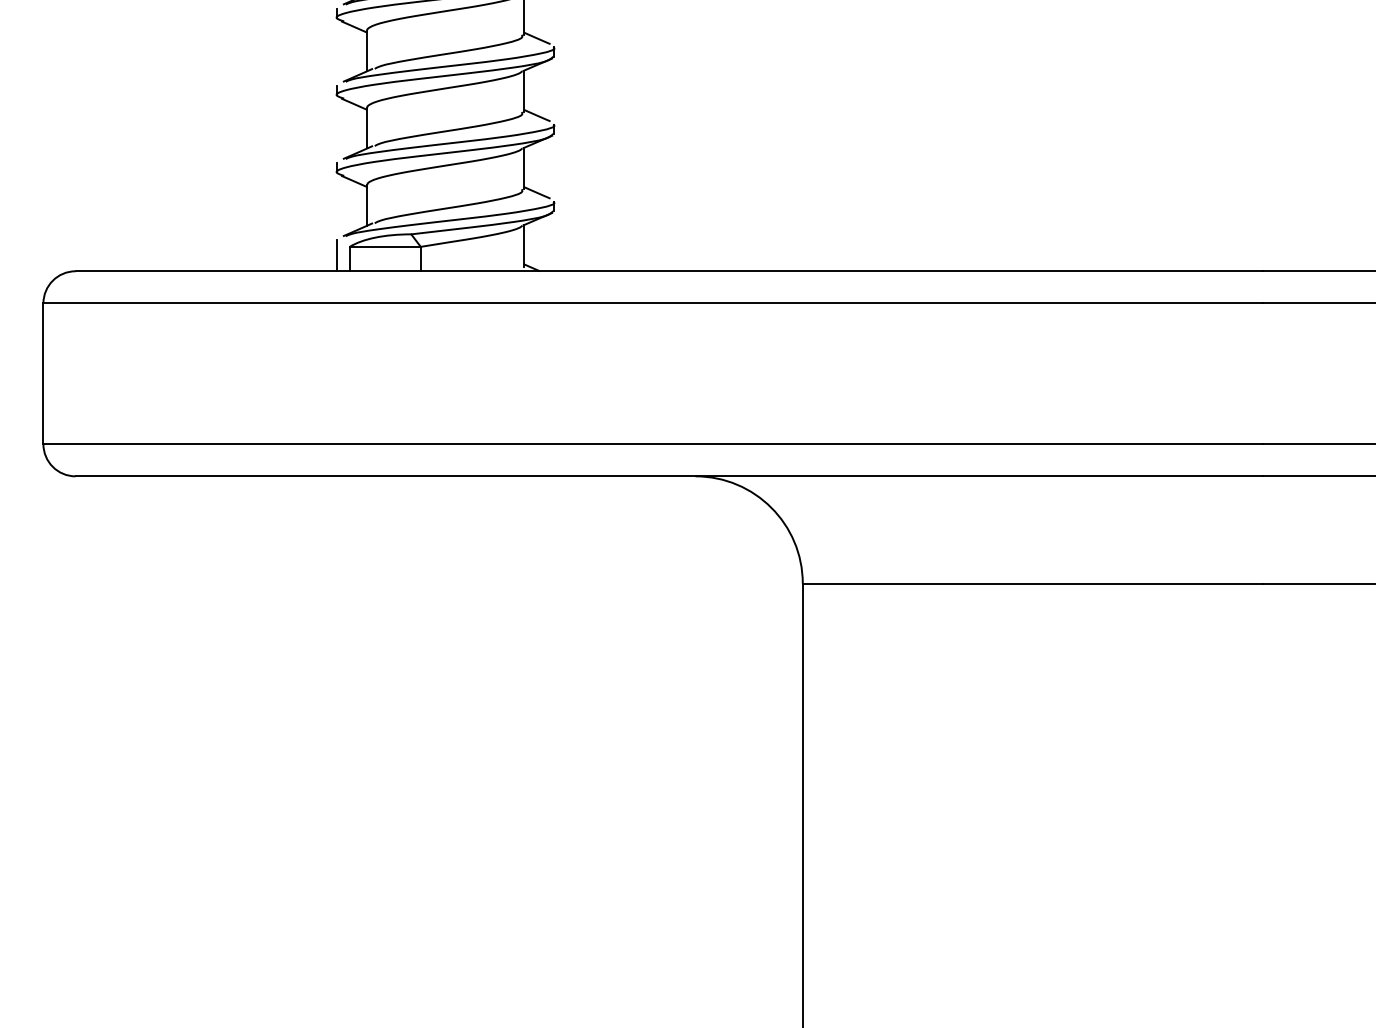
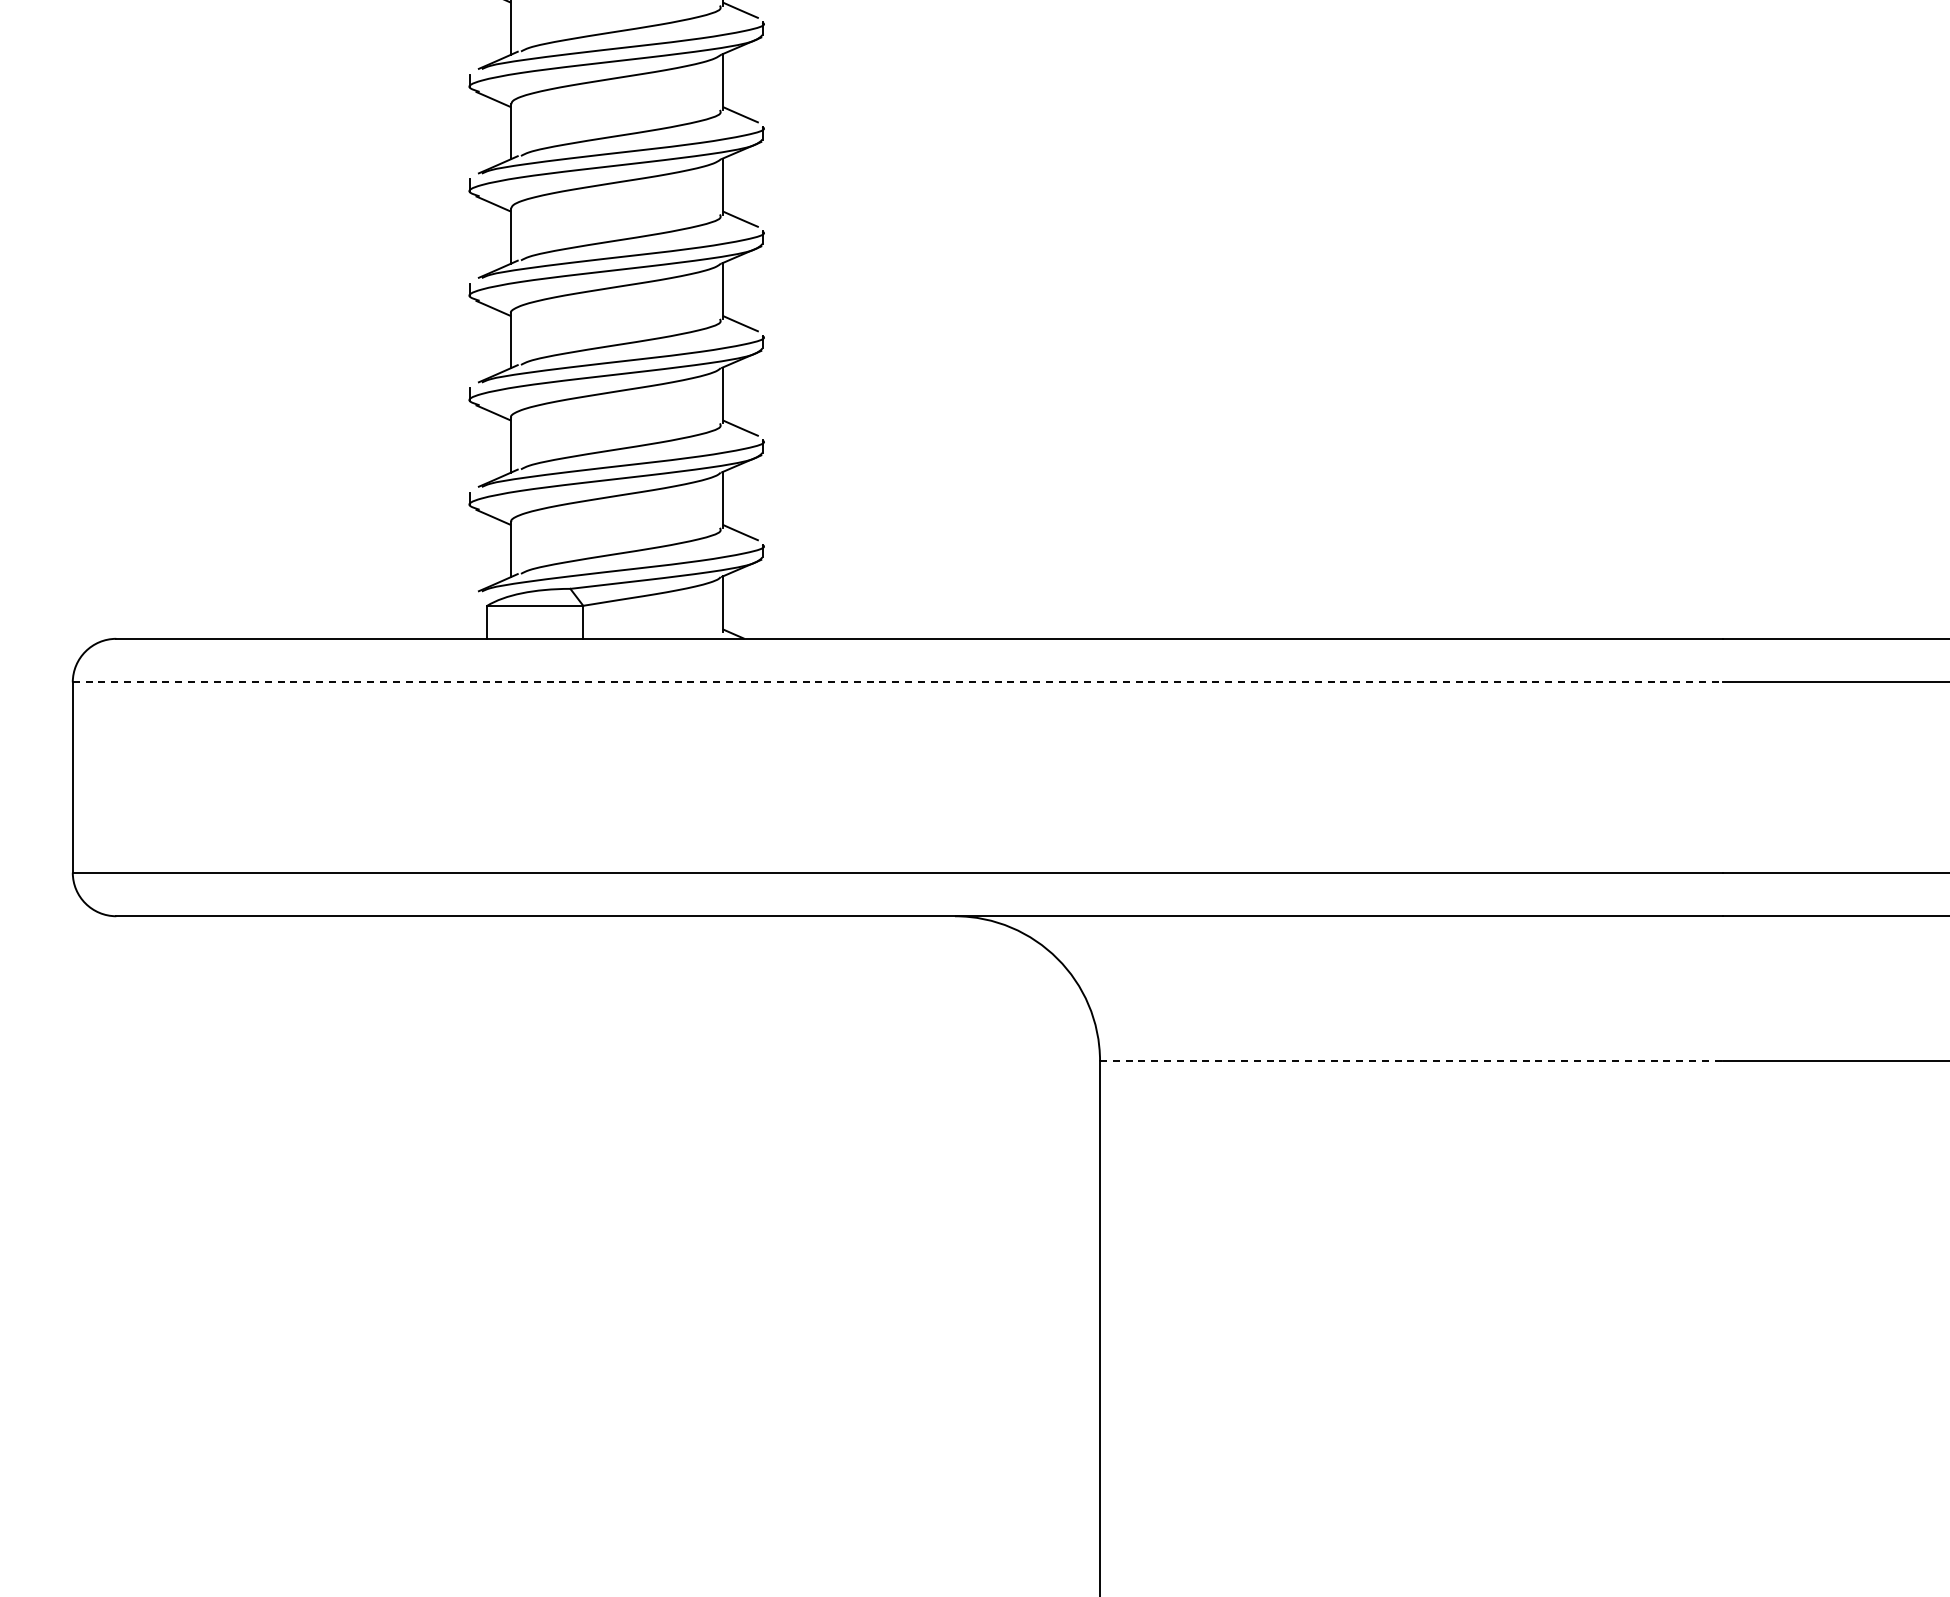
line: (337, 255) -> (470, 617), removed
line: (653, 303) -> (897, 682), solid -> dashed
line: (1033, 583) -> (1411, 1061), solid -> dashed

